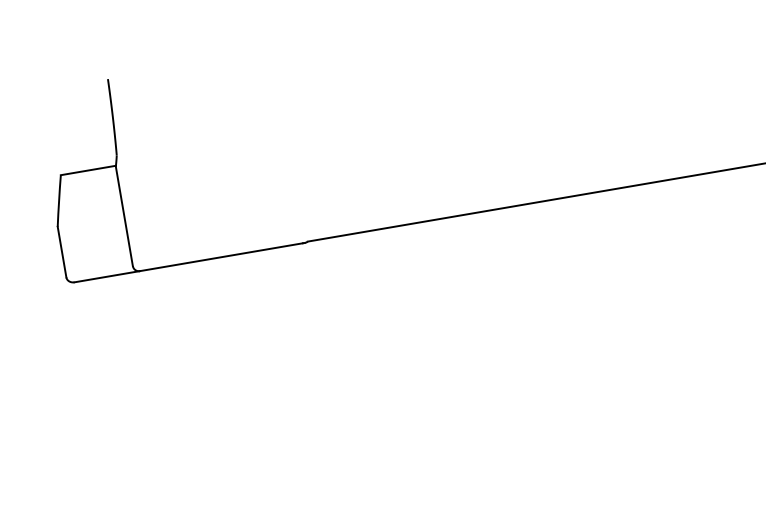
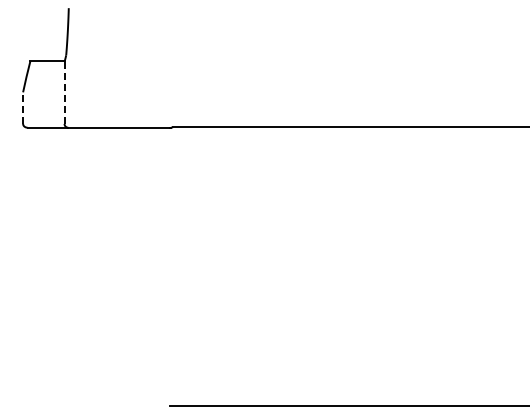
line: (124, 215) -> (64, 92), solid -> dashed
line: (62, 252) -> (23, 108), solid -> dashed

